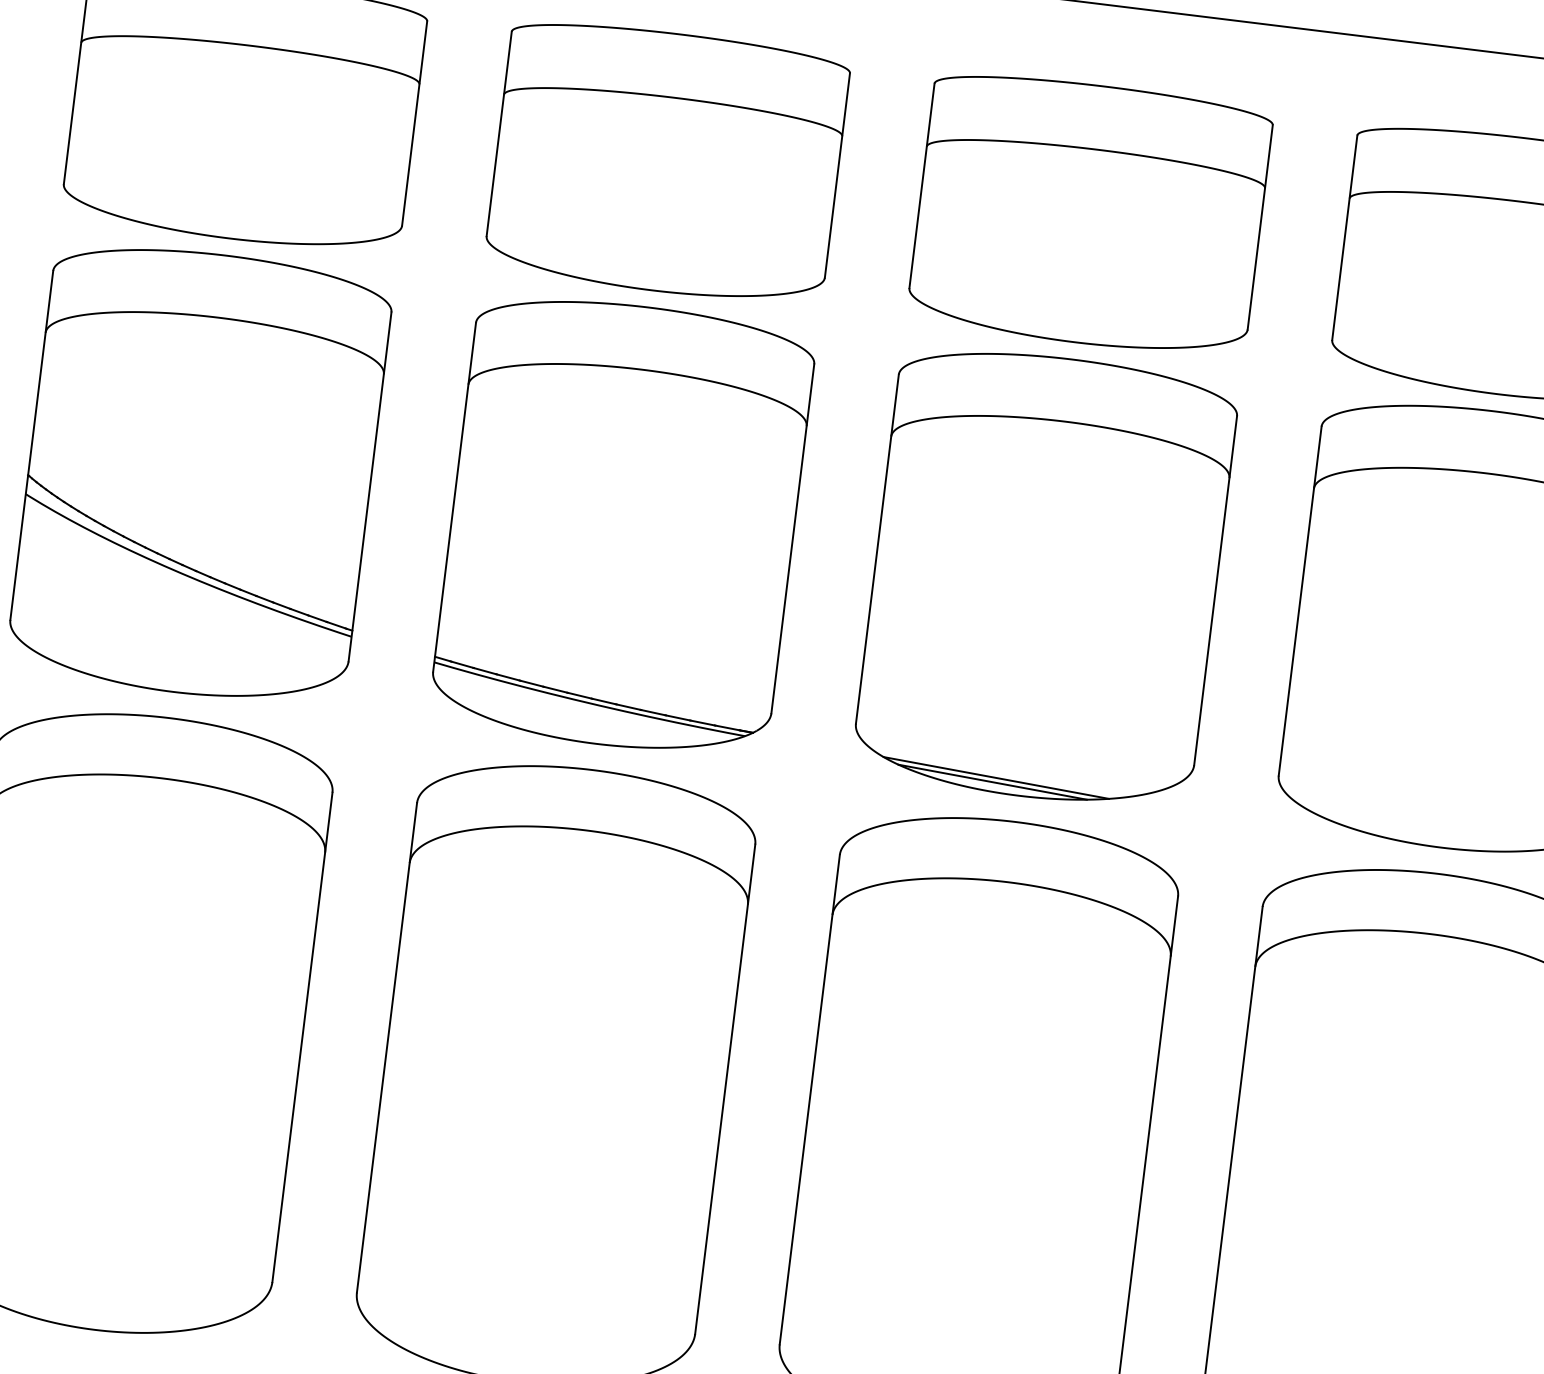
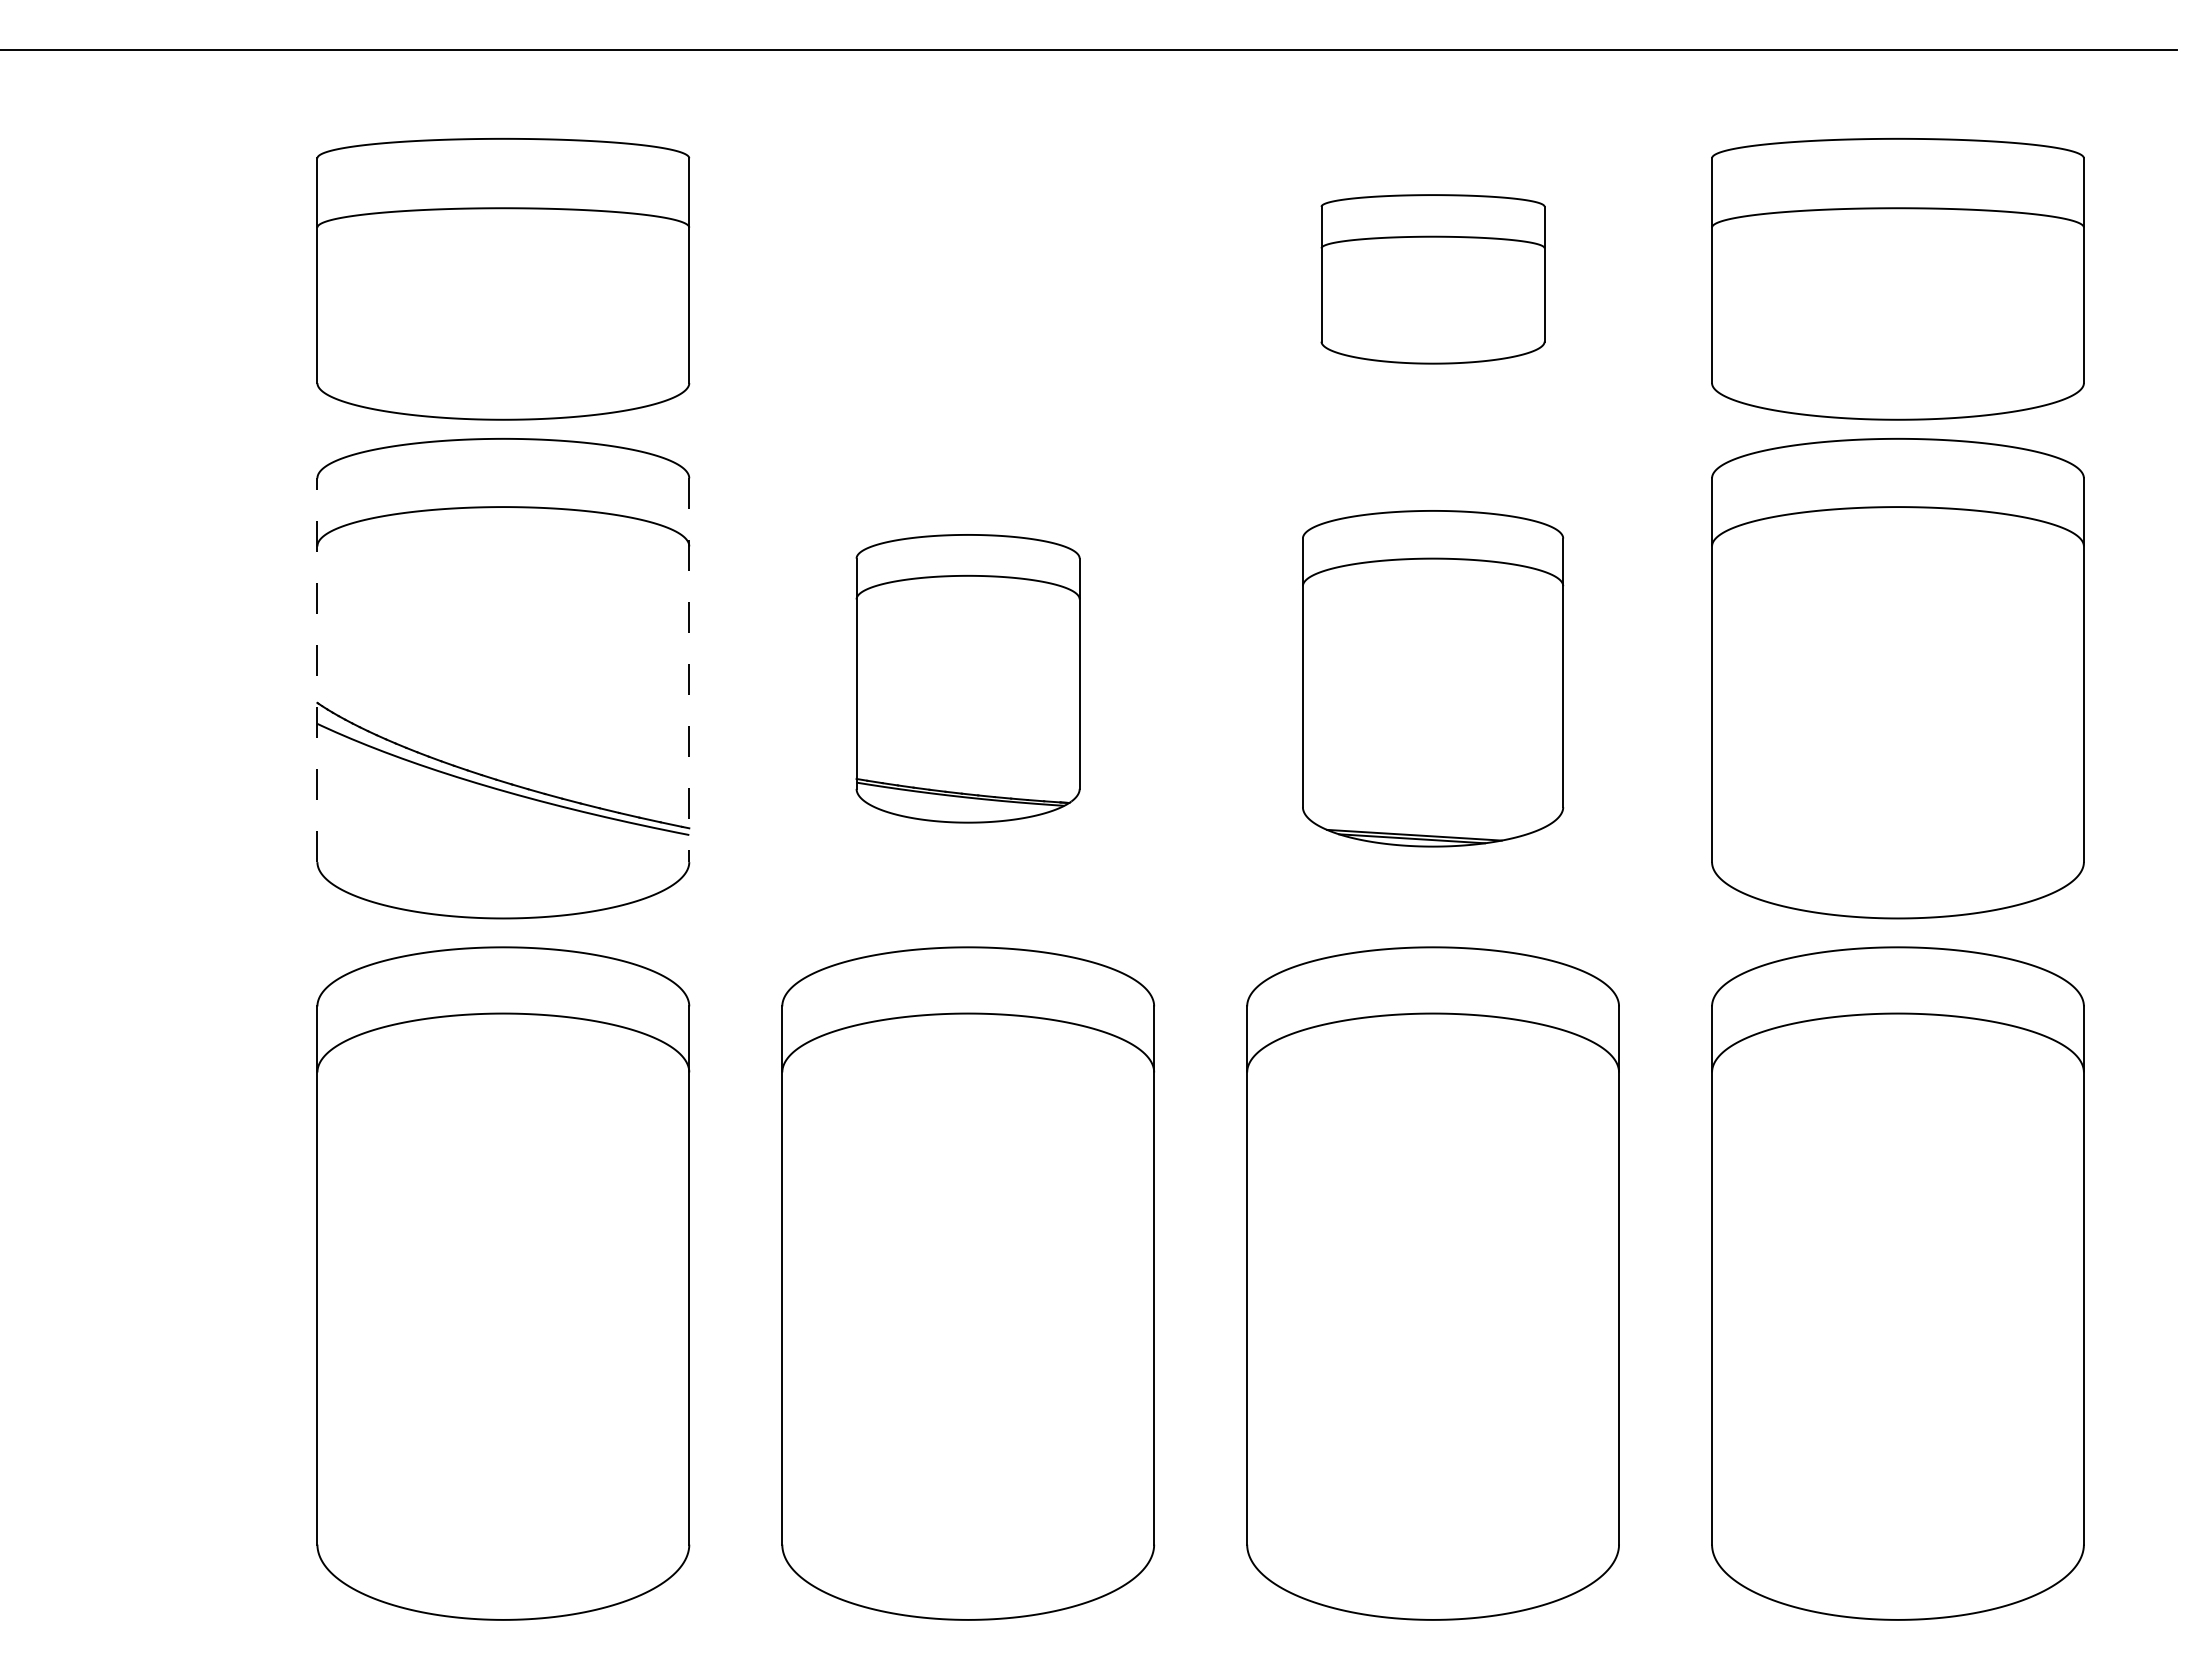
part: (666, 162) -> (967, 279), removed
part: (1089, 214) -> (1432, 279), size x0.6
line: (31, 445) -> (317, 670), solid -> dashed
line: (370, 487) -> (689, 670), solid -> dashed
part: (622, 525) -> (967, 678), size x0.6
part: (1045, 577) -> (1432, 678), size x0.7

